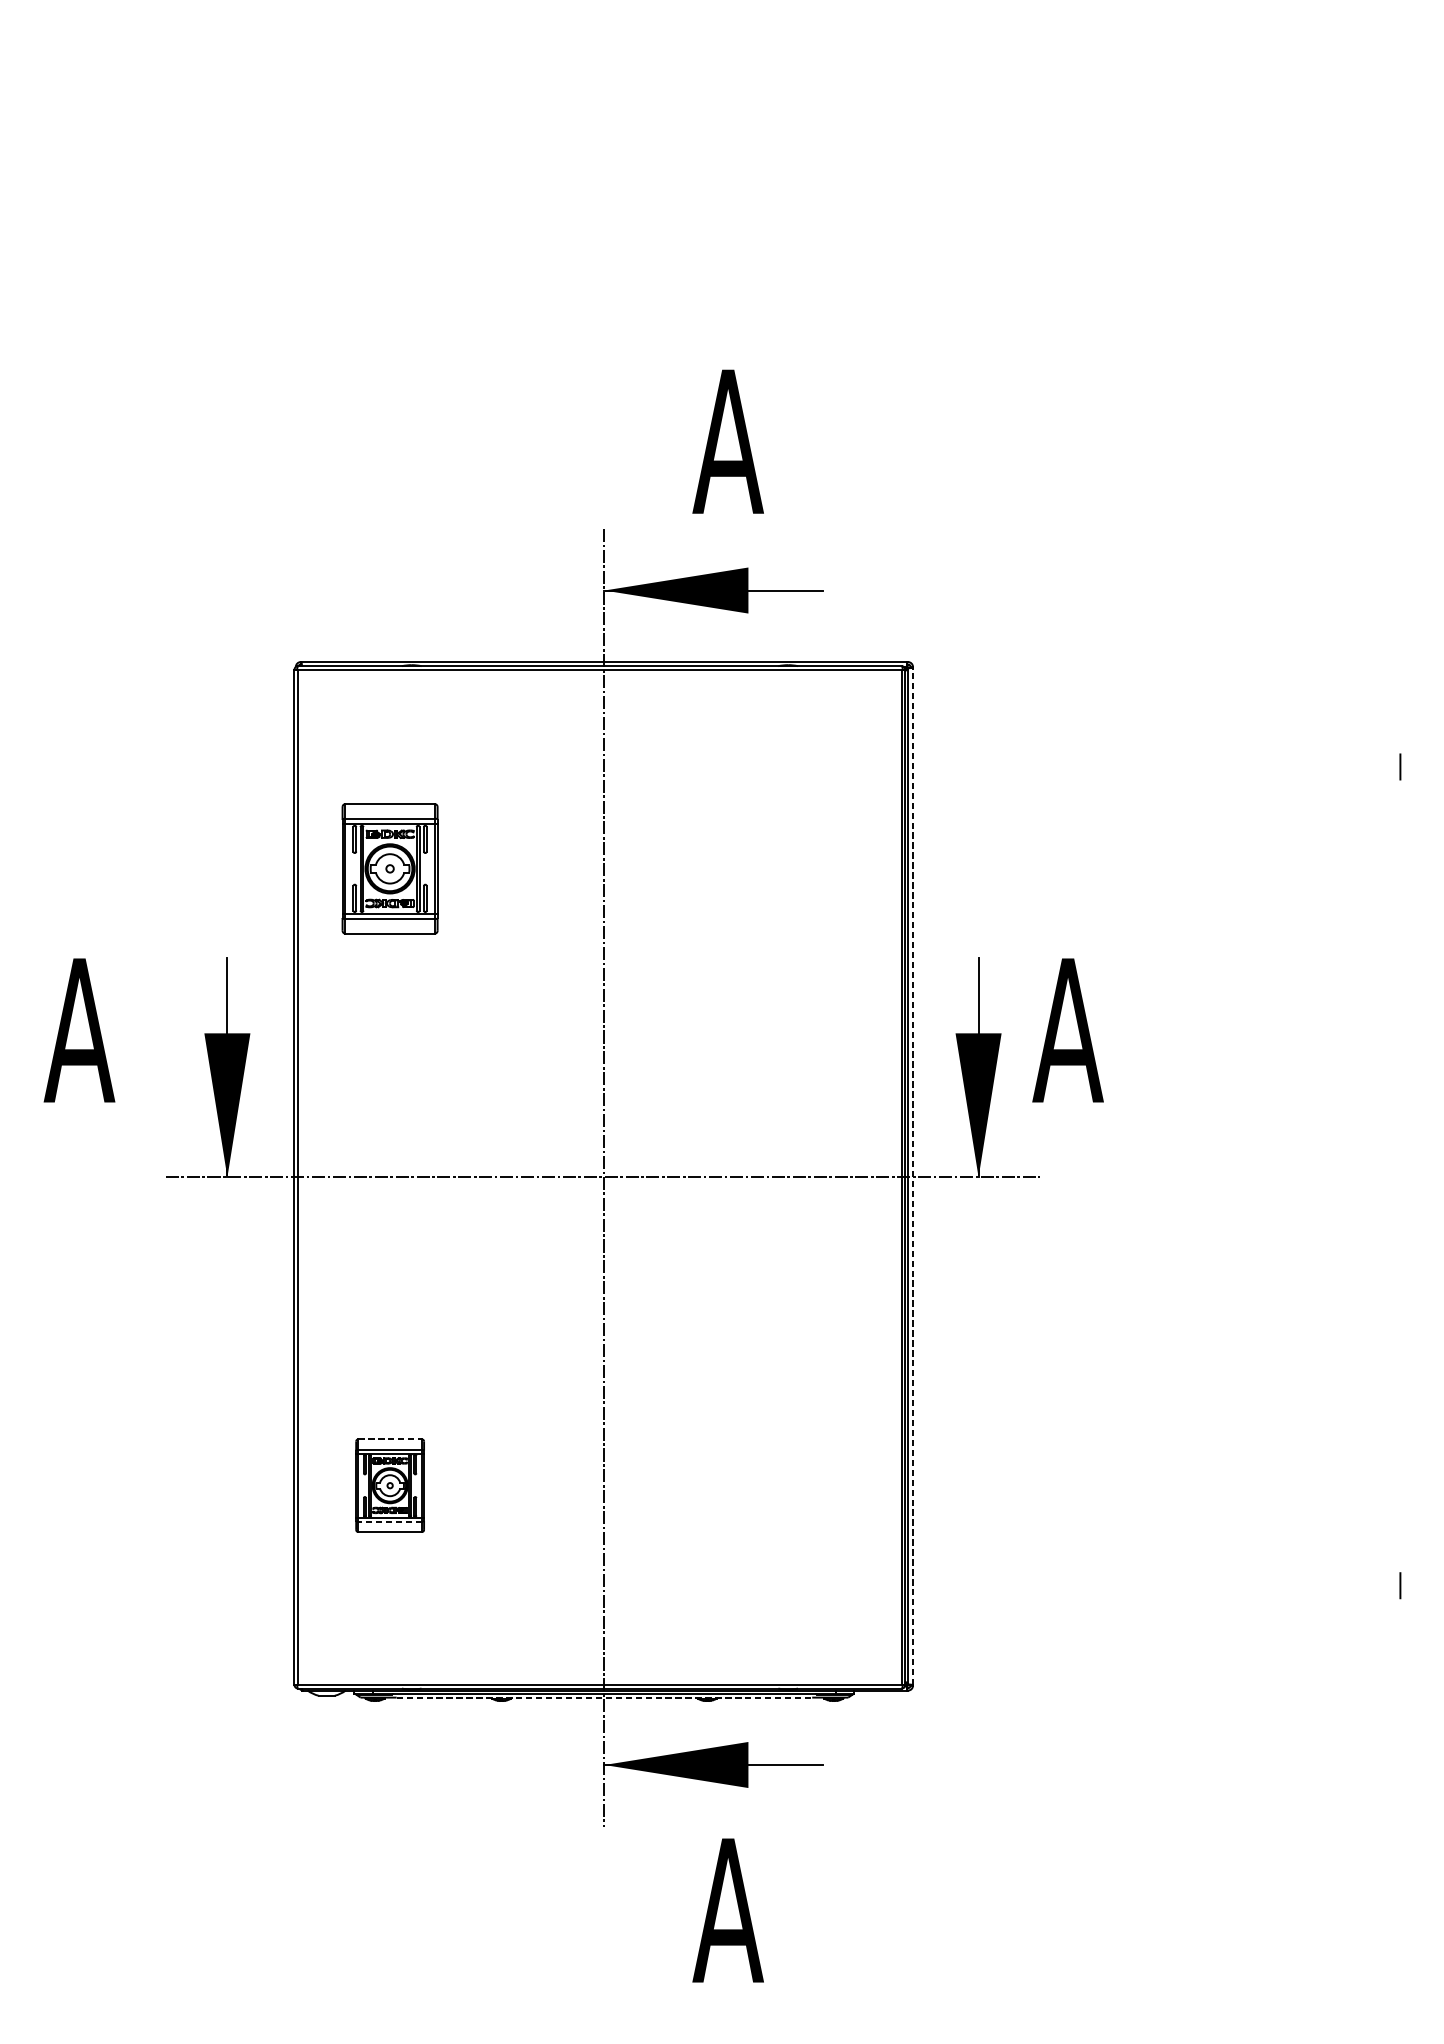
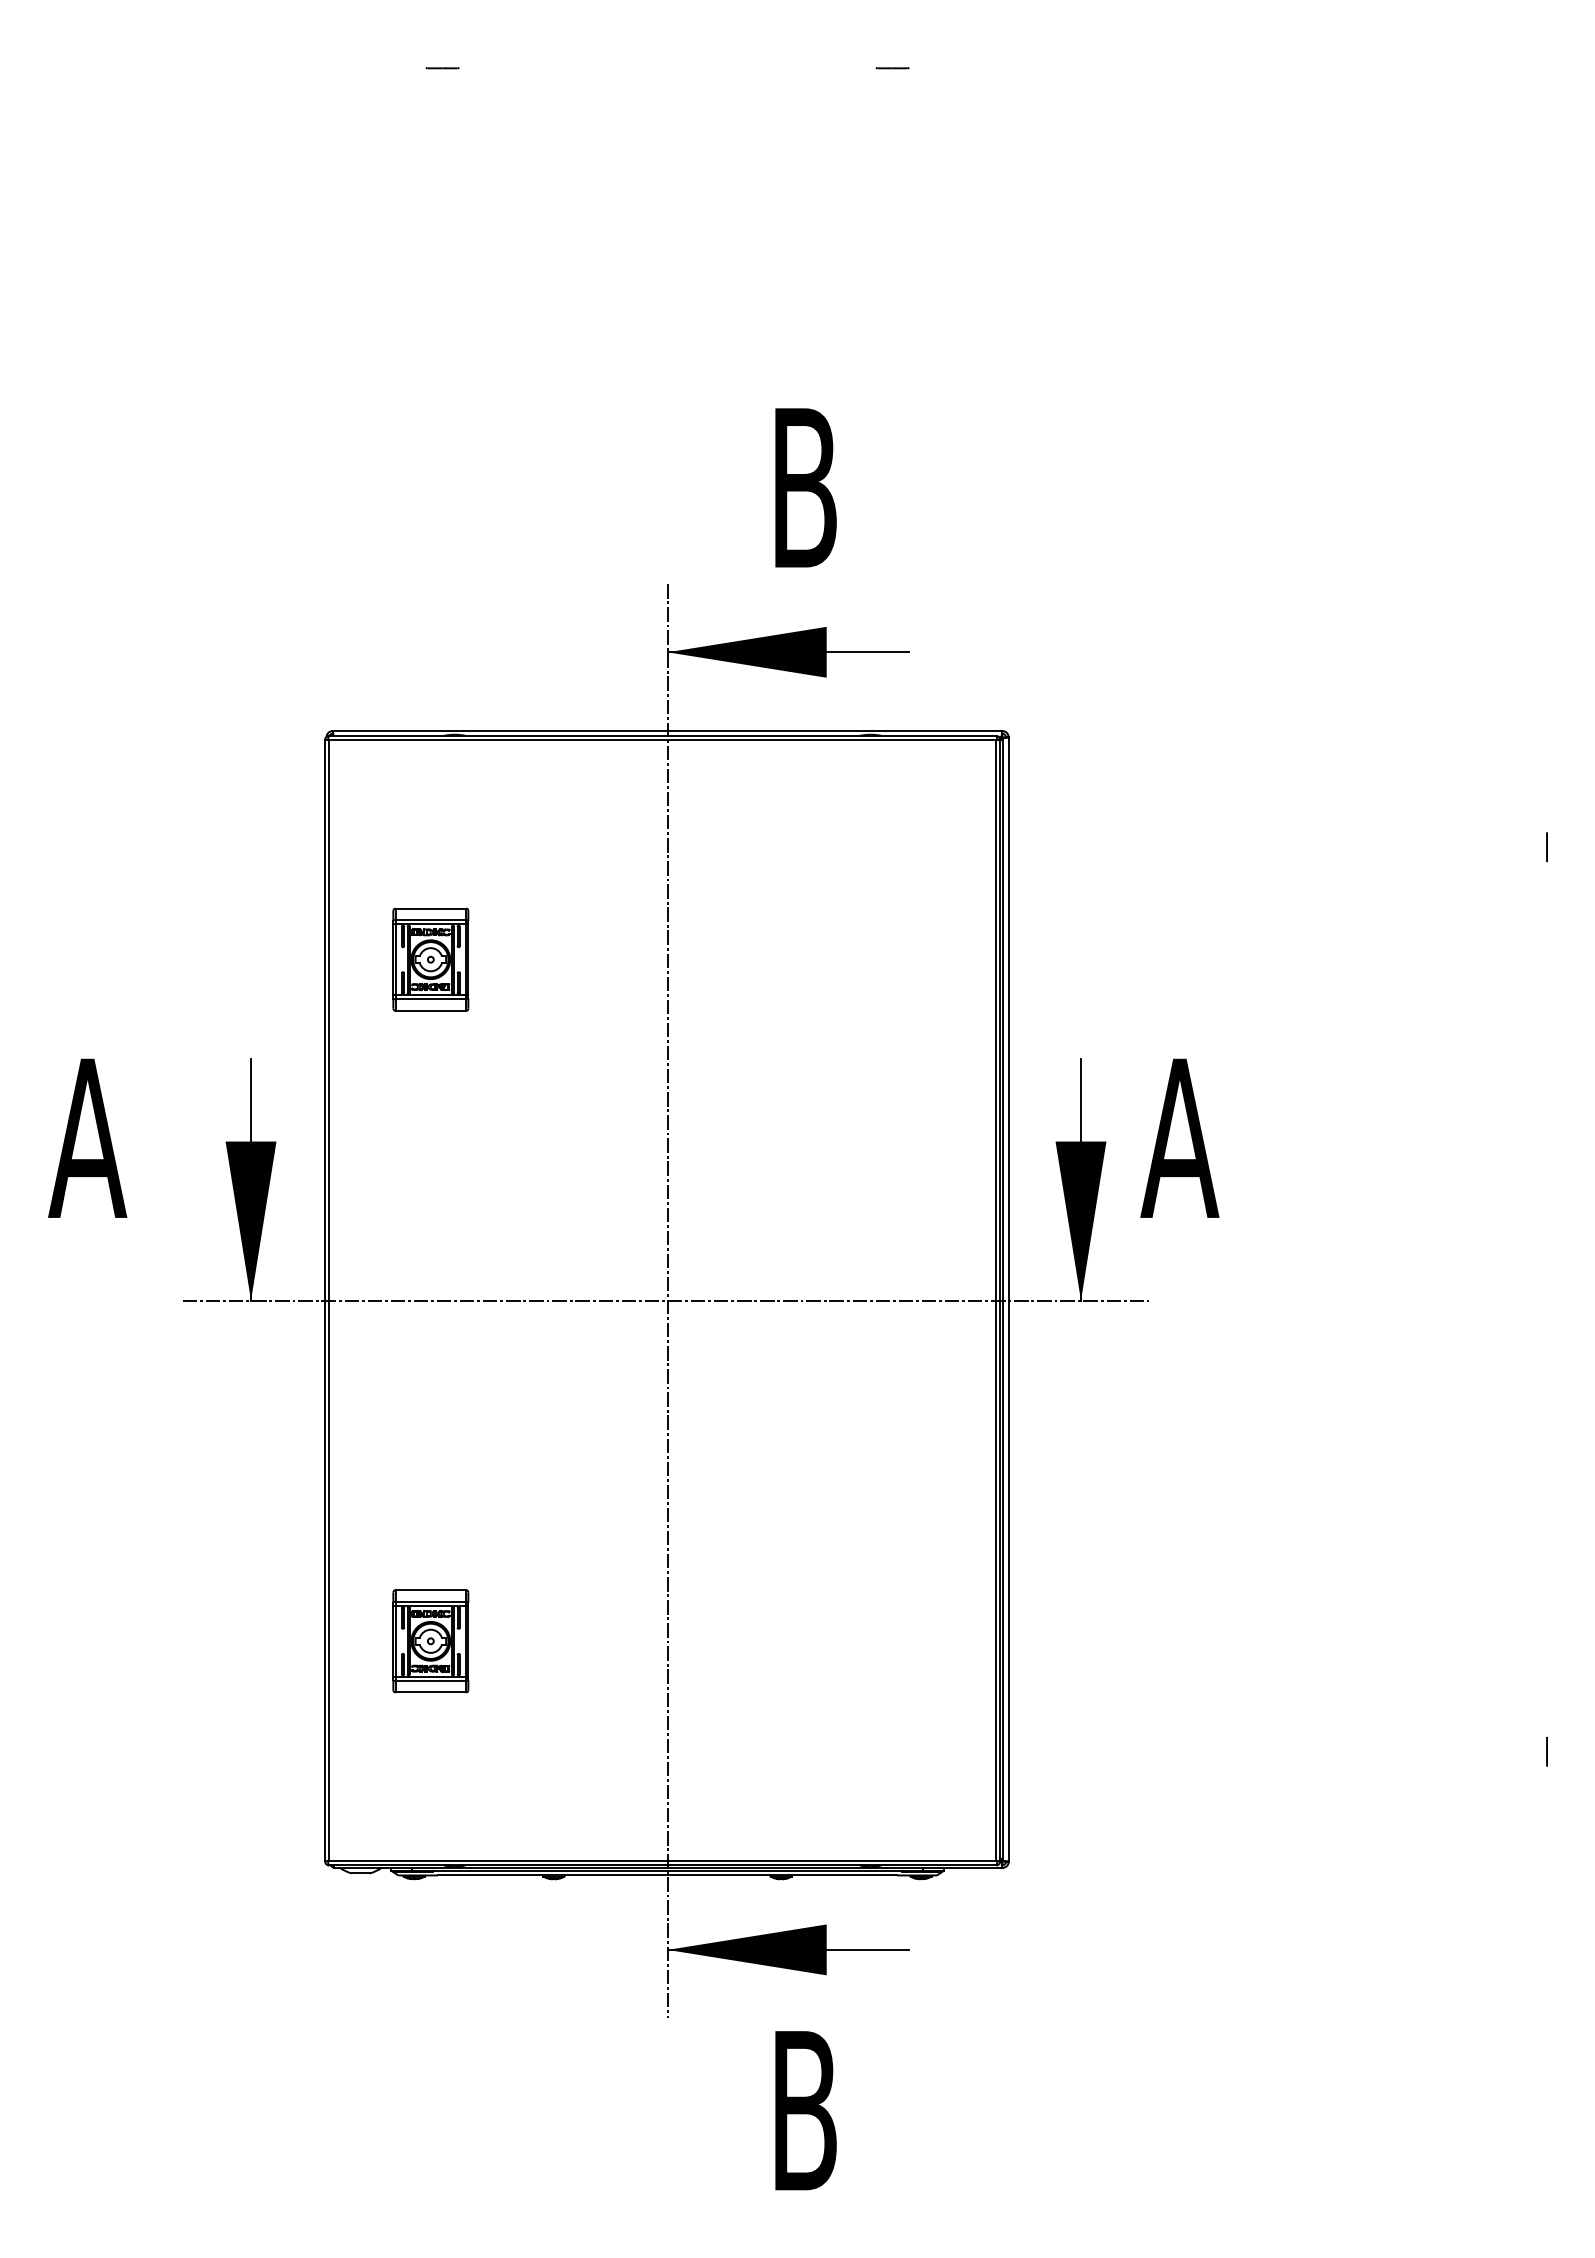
line: (400, 62) -> (442, 68), added
line: (807, 62) -> (892, 68), added
text: (727, 441) -> (803, 487), A -> B
part: (389, 868) -> (430, 959), size x0.71
line: (912, 1176) -> (1008, 1299), dashed -> solid
line: (390, 1439) -> (431, 1590), dashed -> solid
line: (389, 1522) -> (430, 1681), dashed -> solid
line: (604, 1697) -> (667, 1875), dashed -> solid
text: (727, 1910) -> (803, 2110), A -> B

